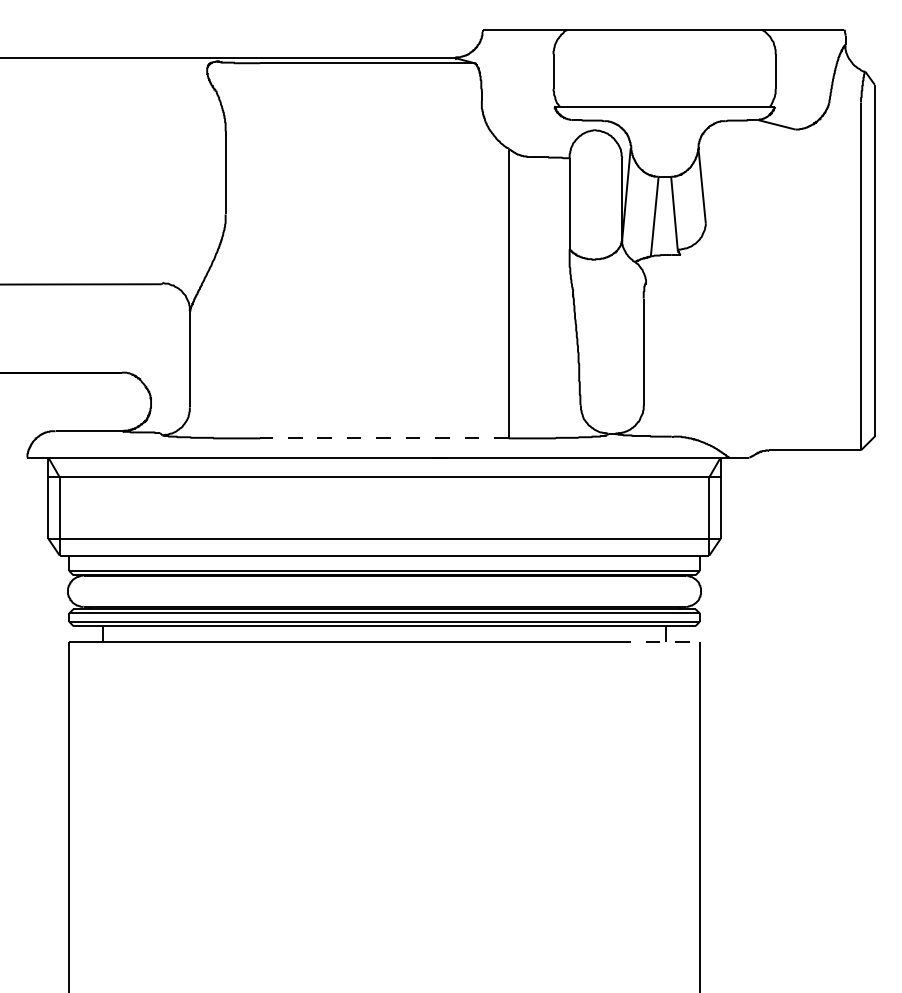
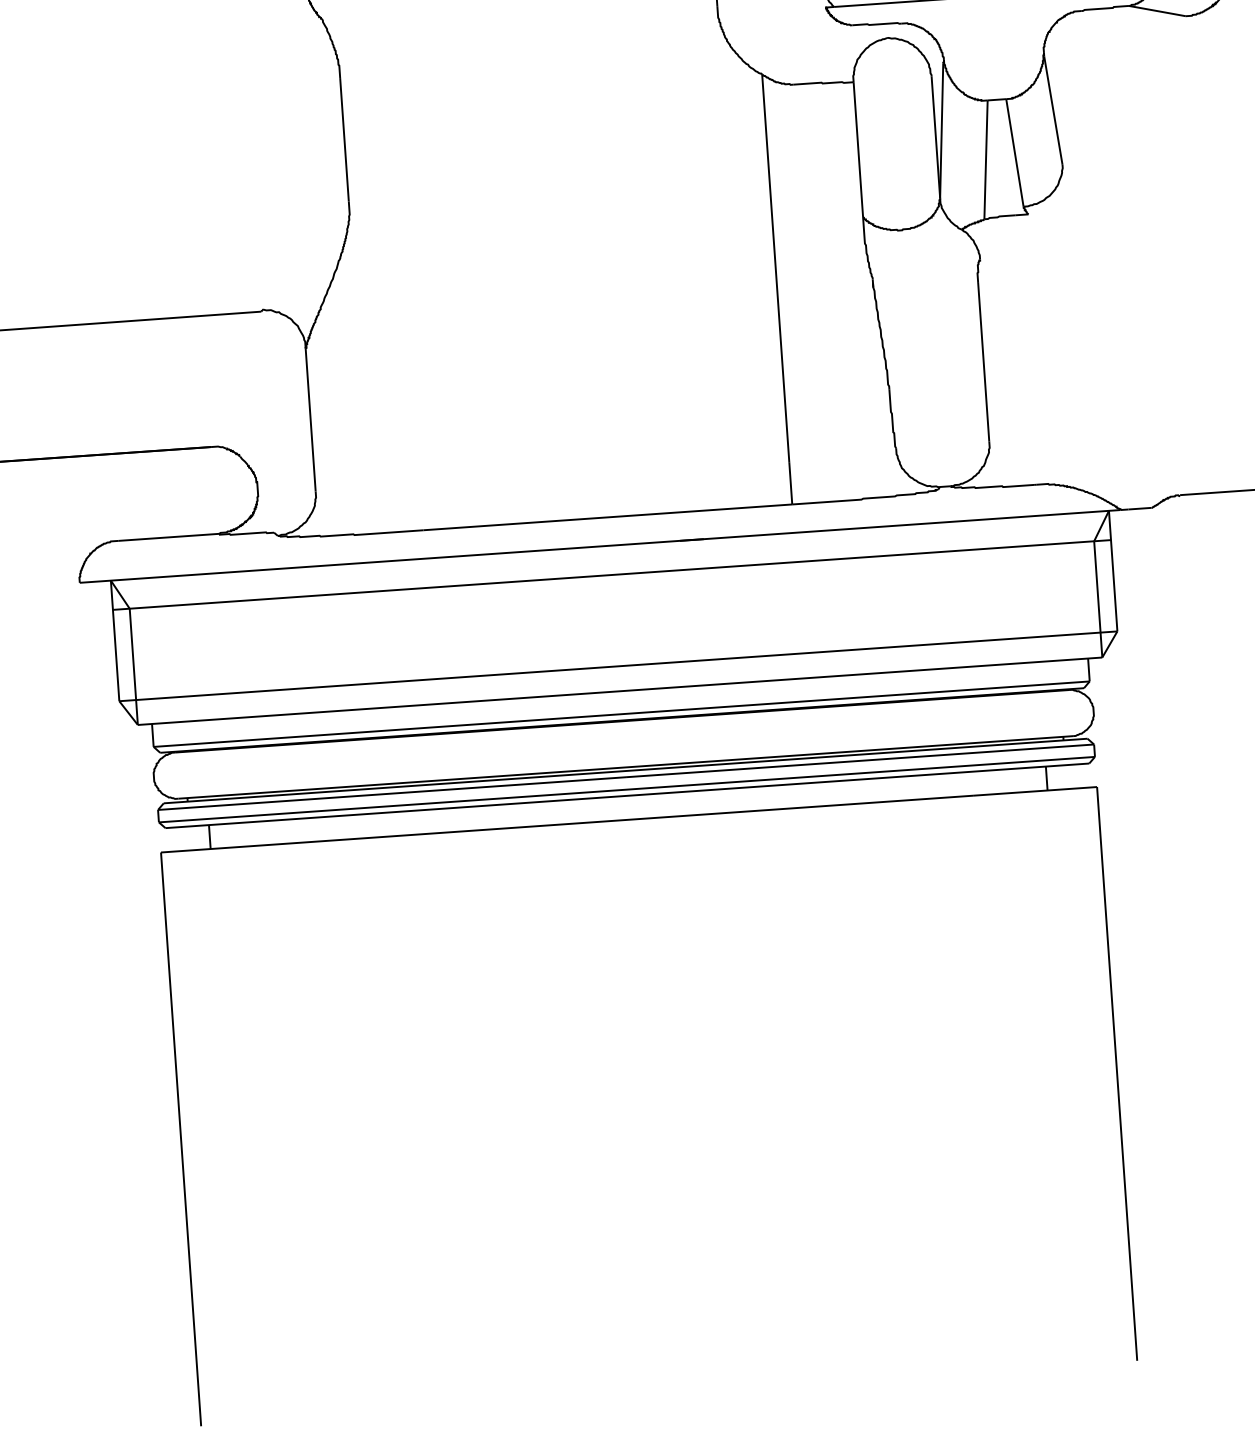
line: (384, 438) -> (607, 517), dashed -> solid
line: (658, 642) -> (1035, 791), dashed -> solid

